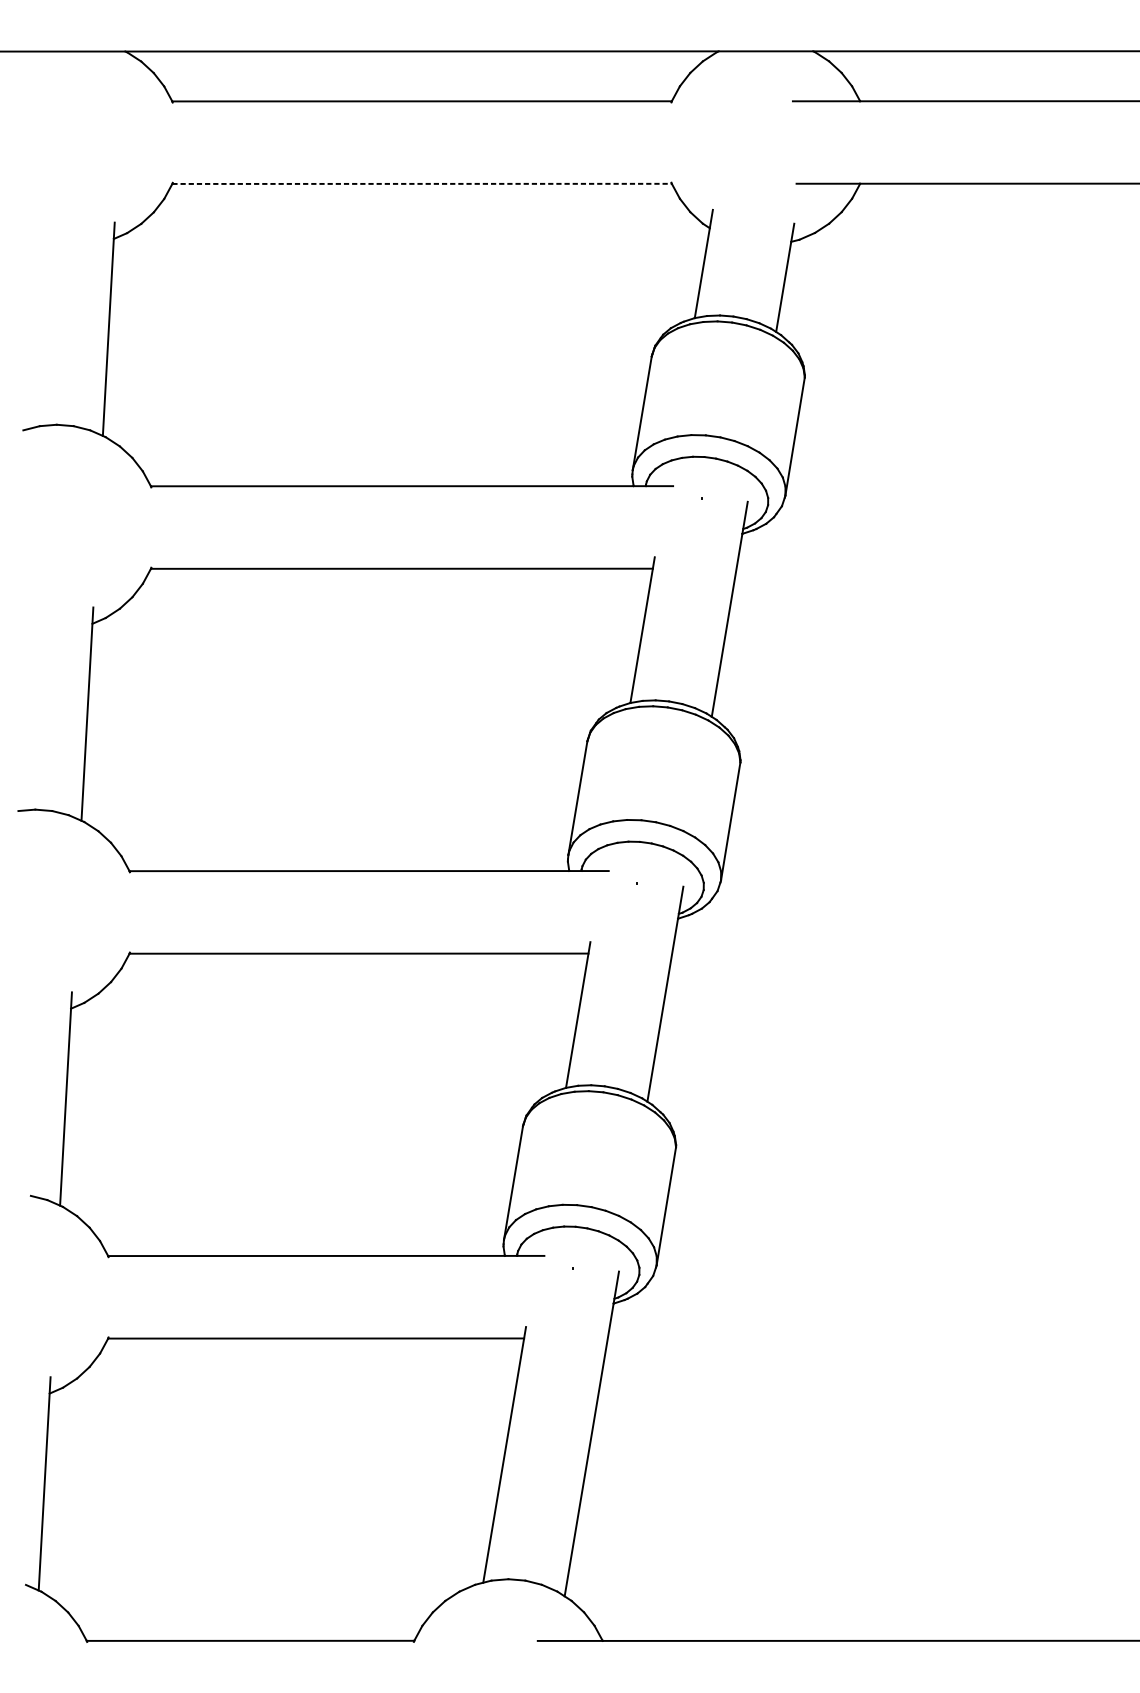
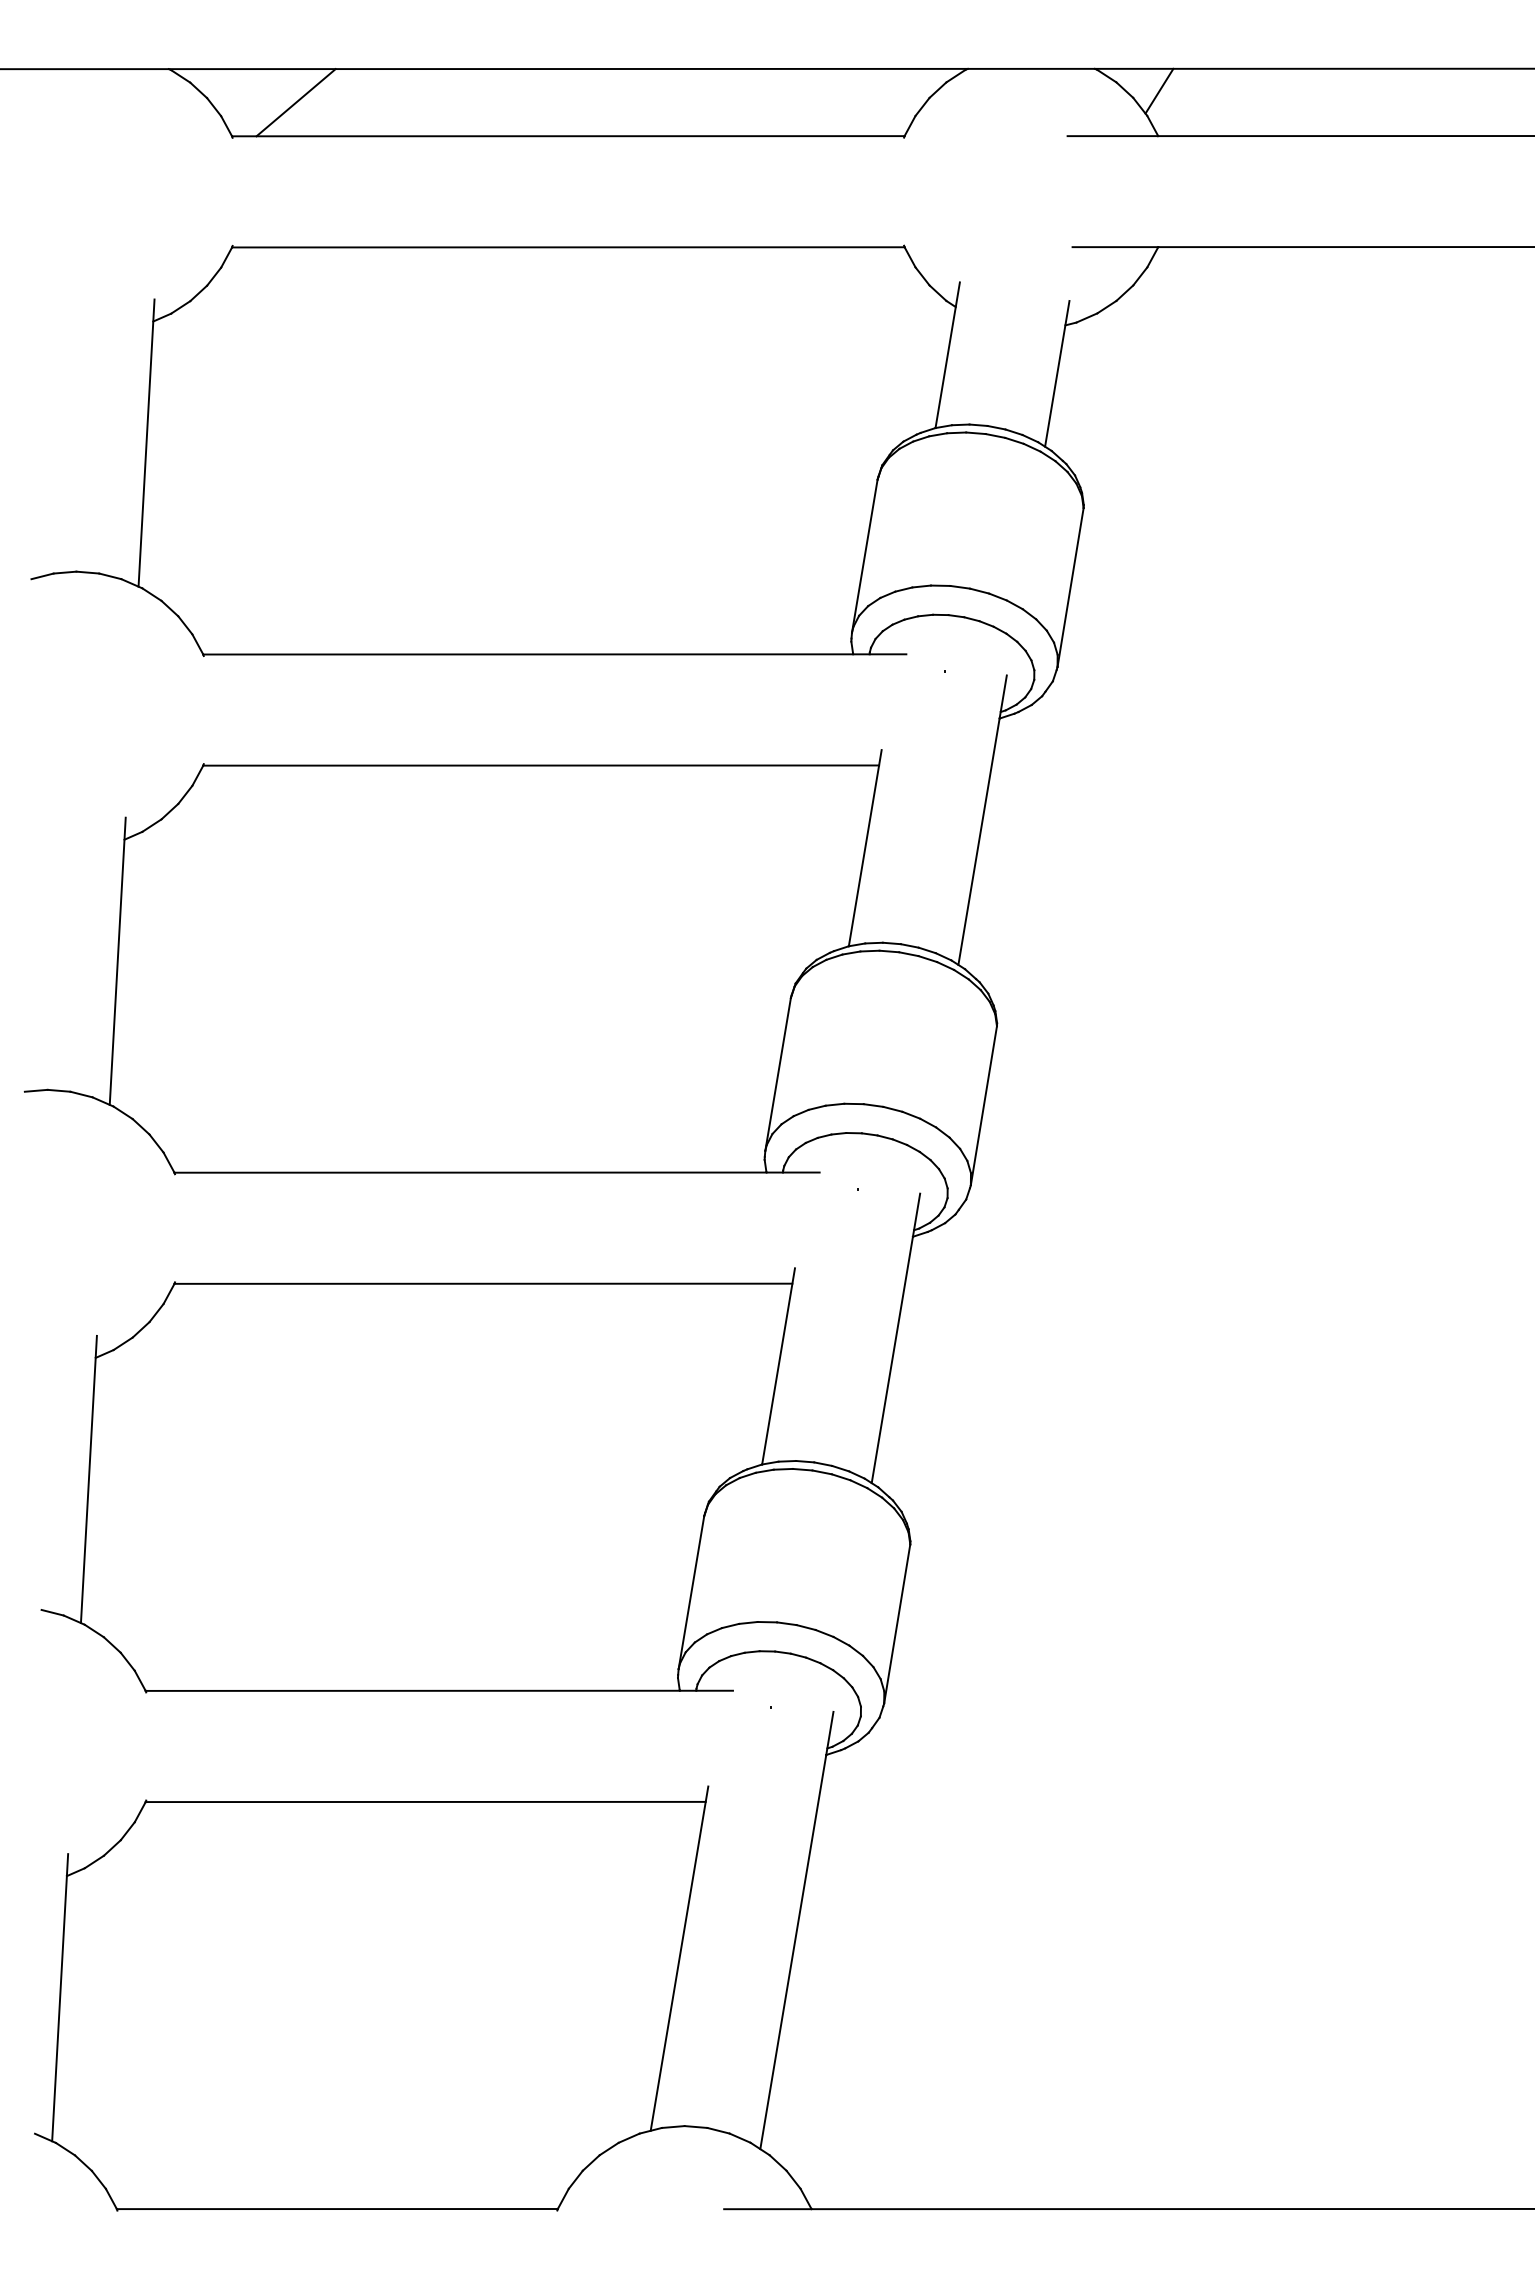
line: (861, 67) -> (1159, 90), added
line: (219, 76) -> (295, 102), added
line: (422, 184) -> (568, 247), dashed -> solid

